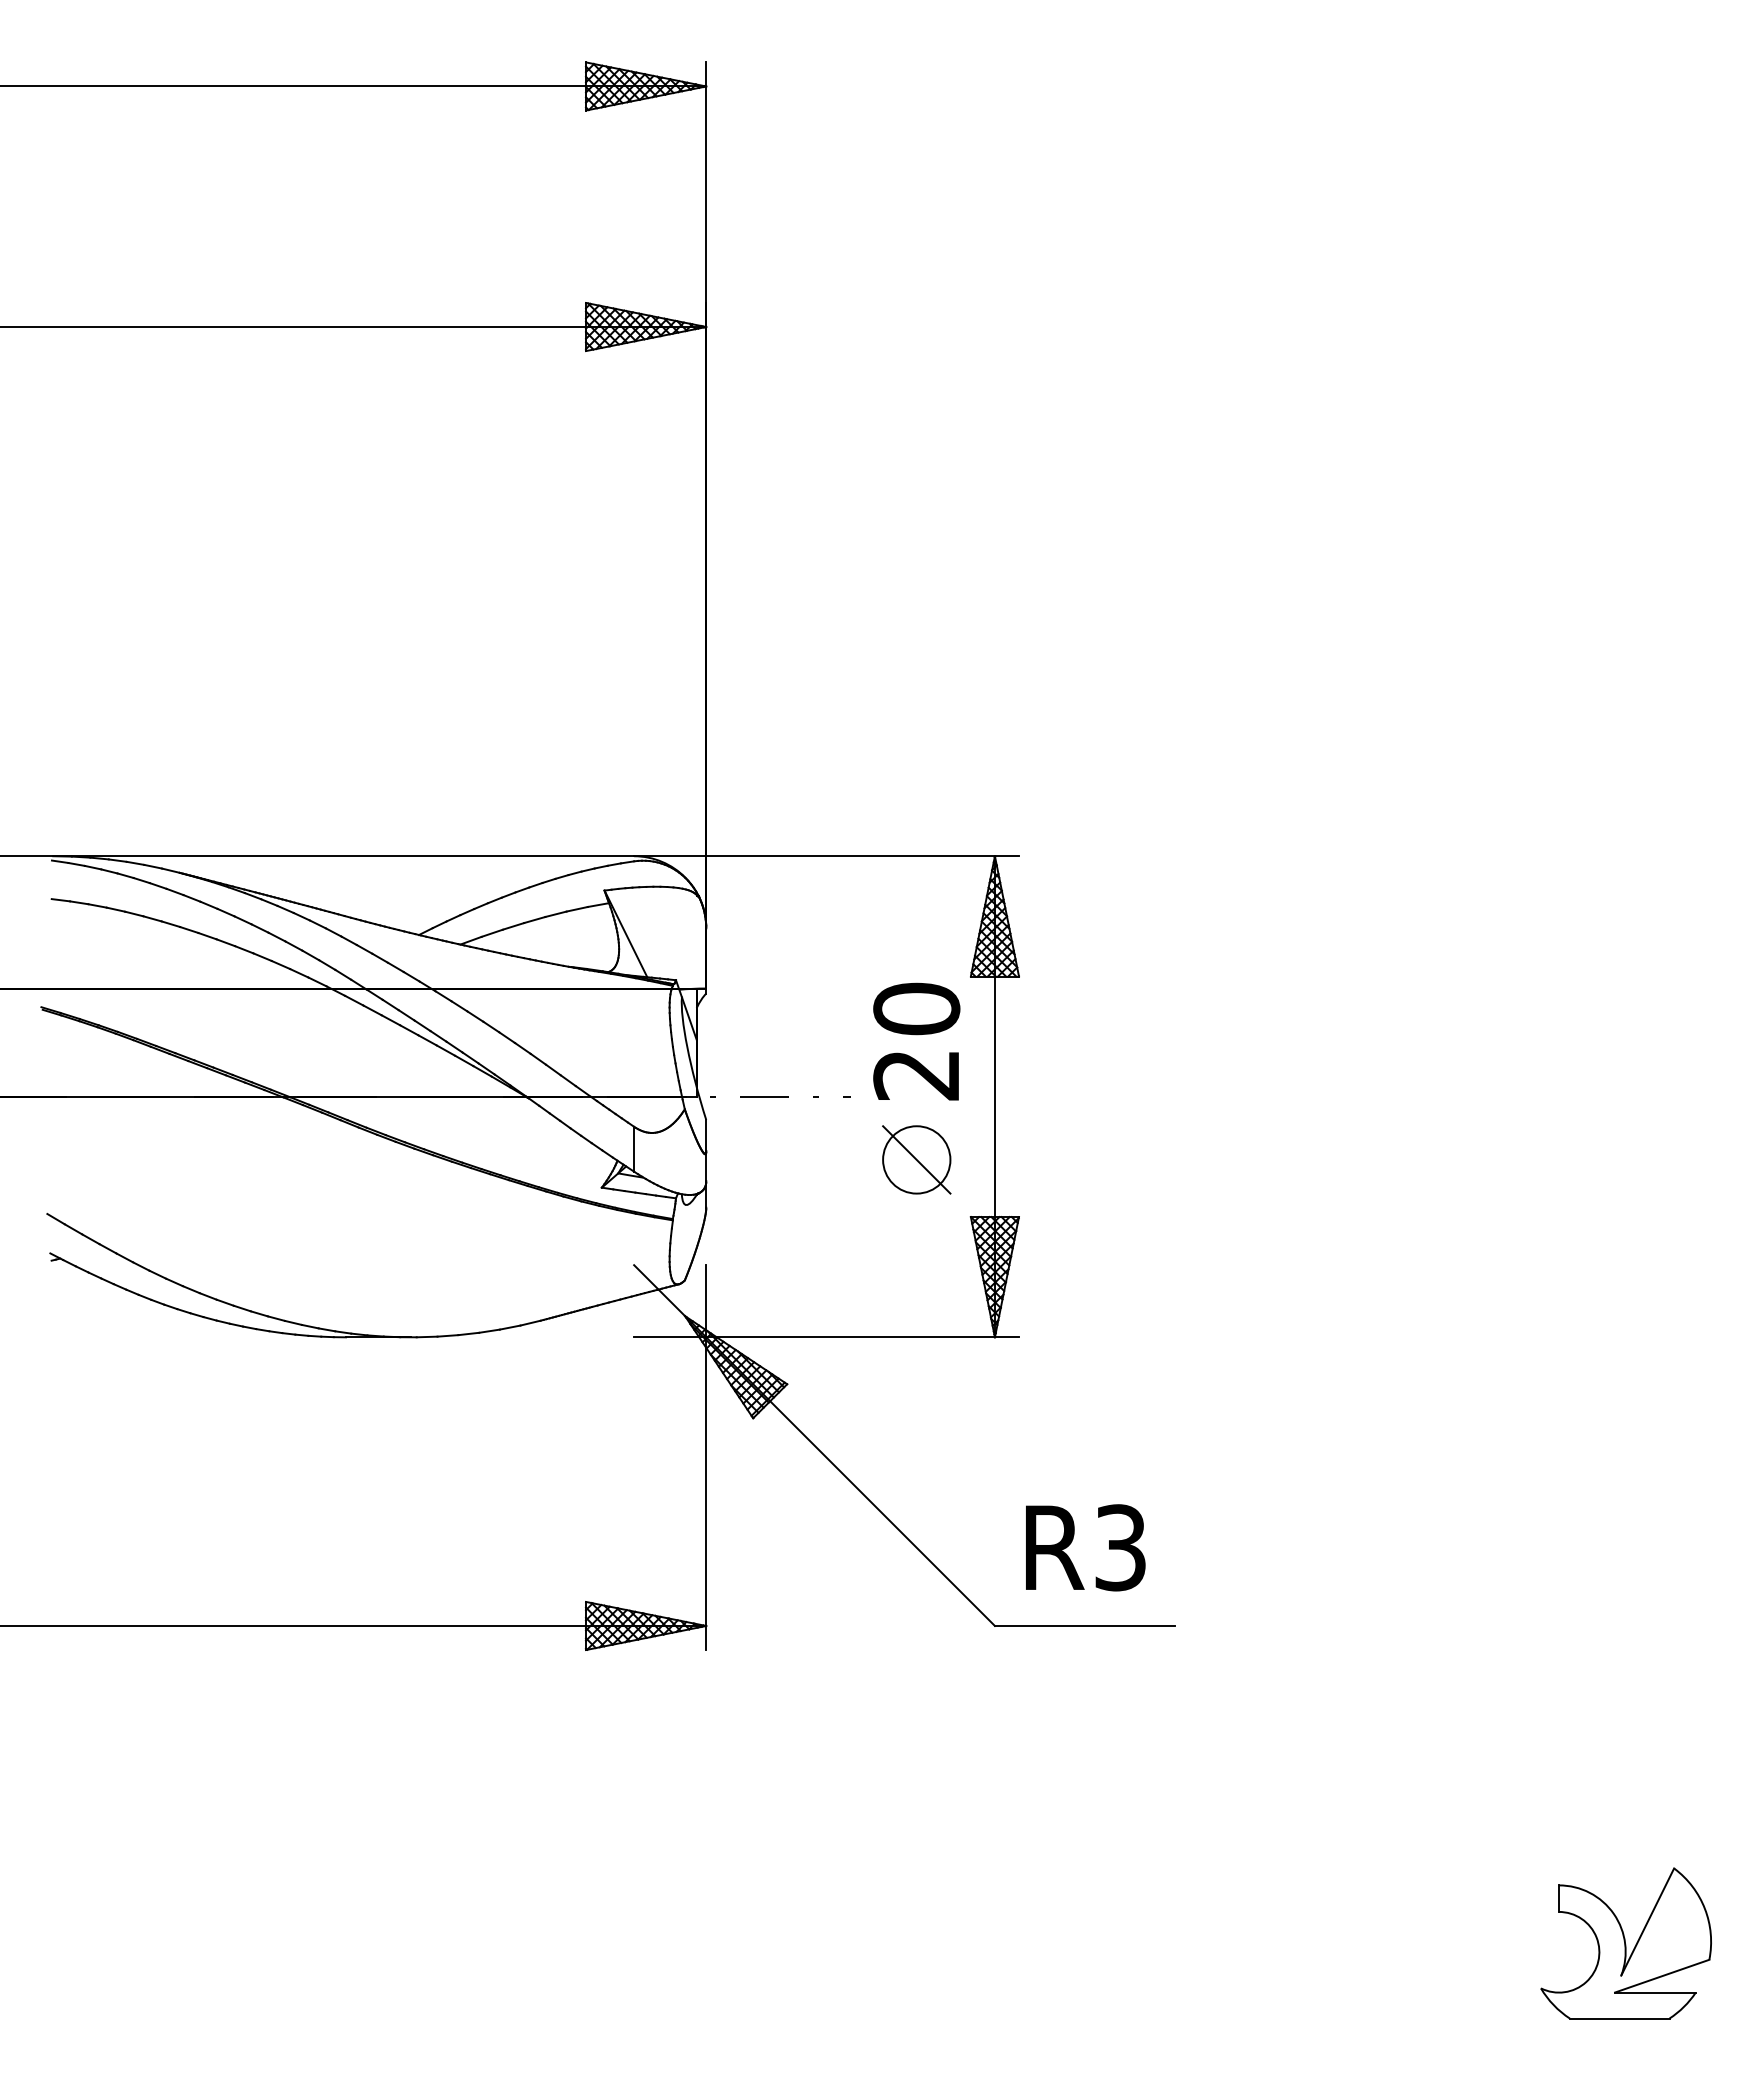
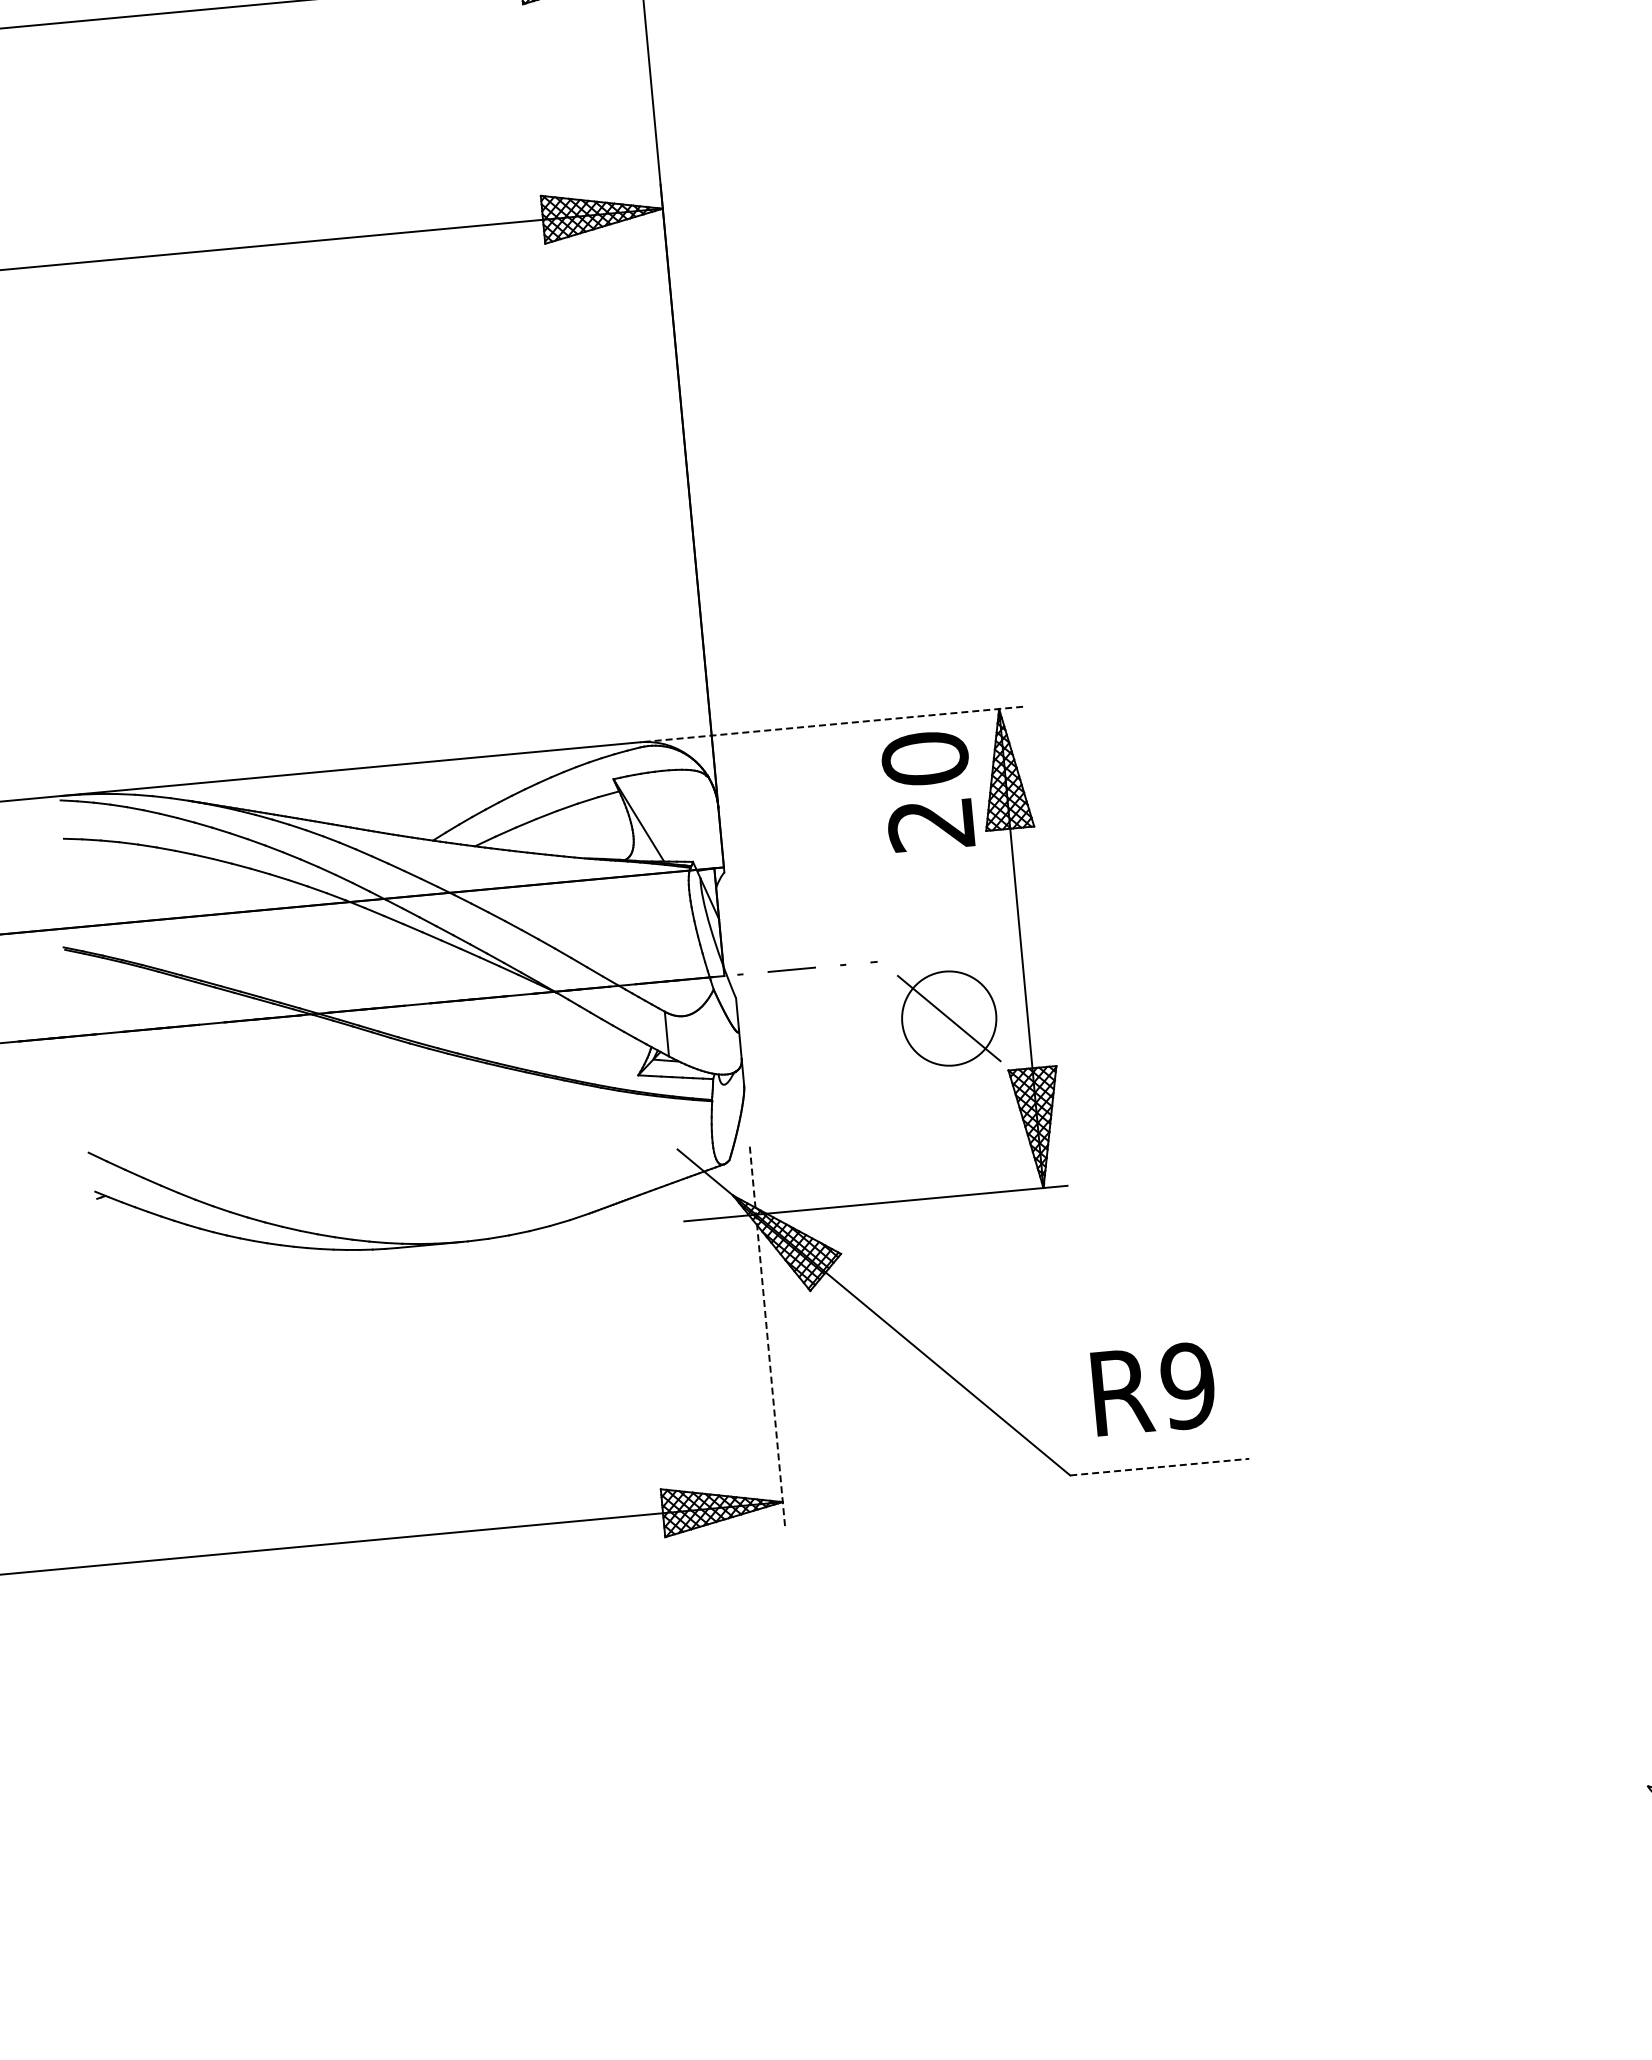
line: (826, 856) -> (831, 724), solid -> dashed
text: (916, 1041) -> (927, 791), moved
part: (916, 1159) -> (949, 1018), size x1.4
line: (706, 1457) -> (767, 1334), solid -> dashed
text: (1120, 1547) -> (1188, 1385), R3 -> R9
line: (1084, 1625) -> (1159, 1466), solid -> dashed

